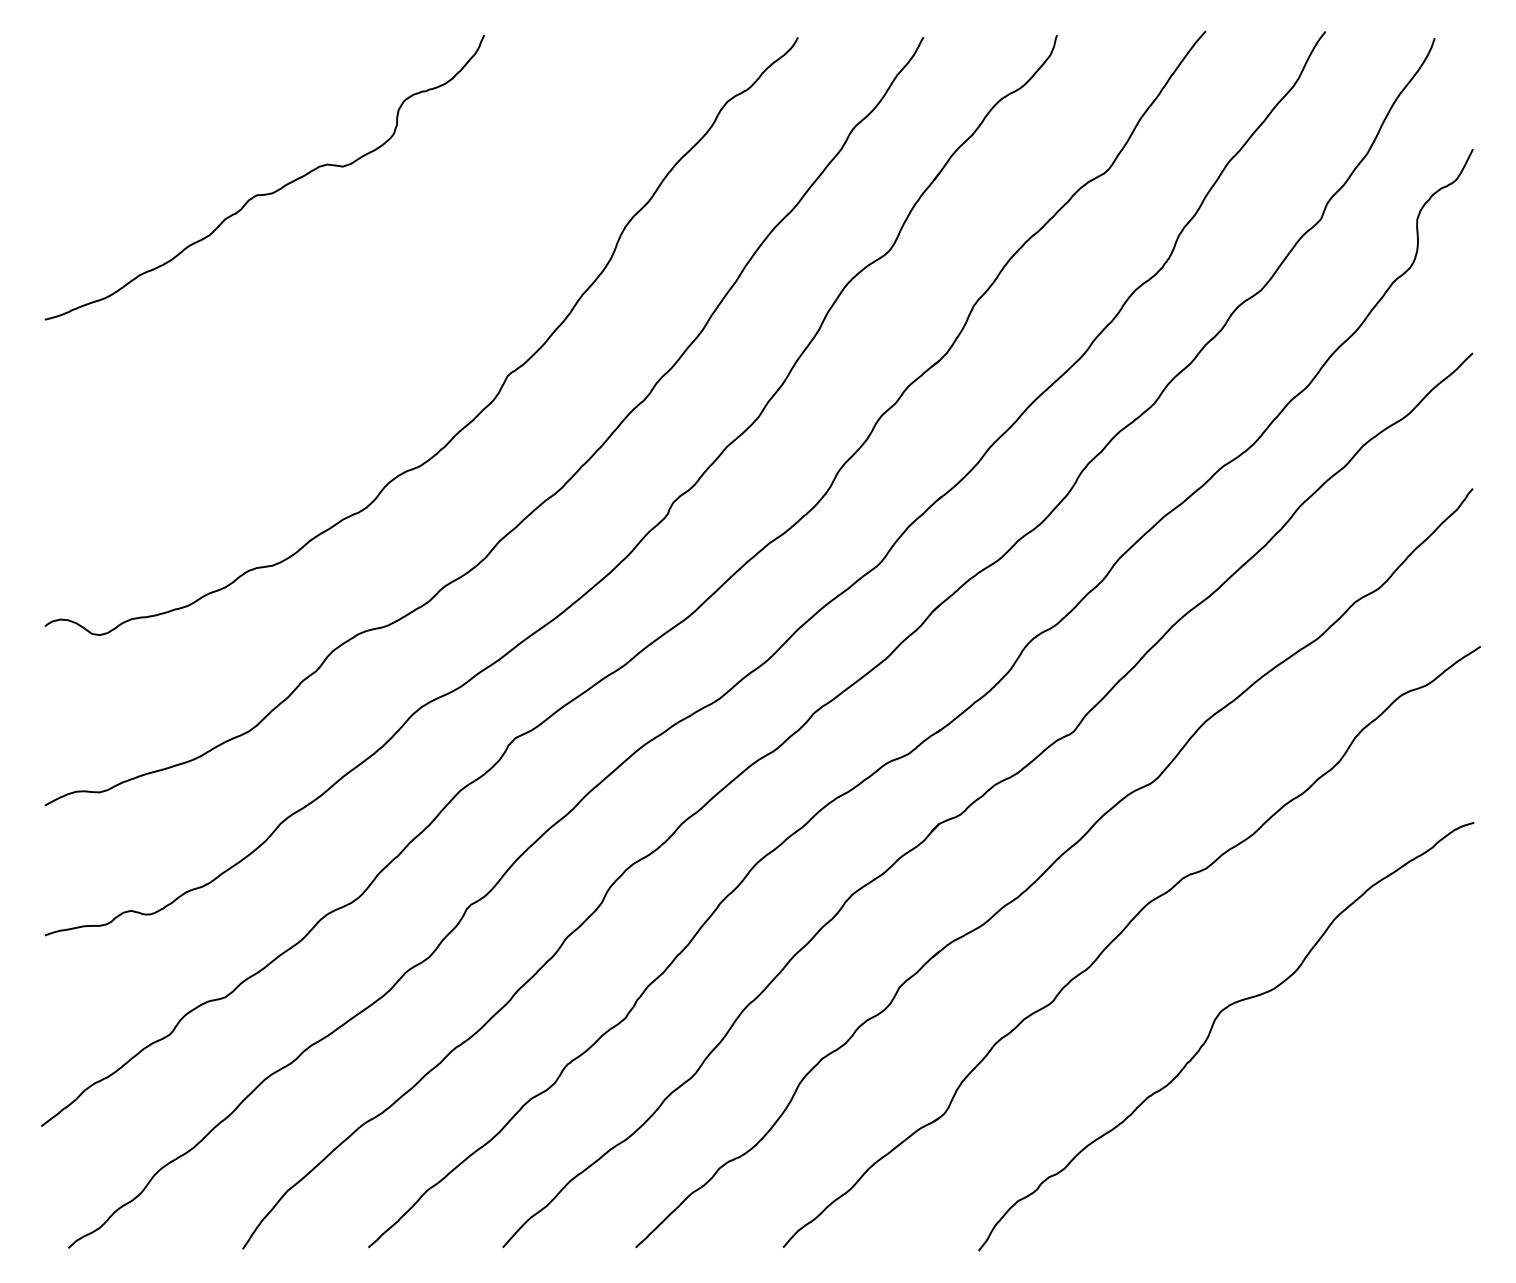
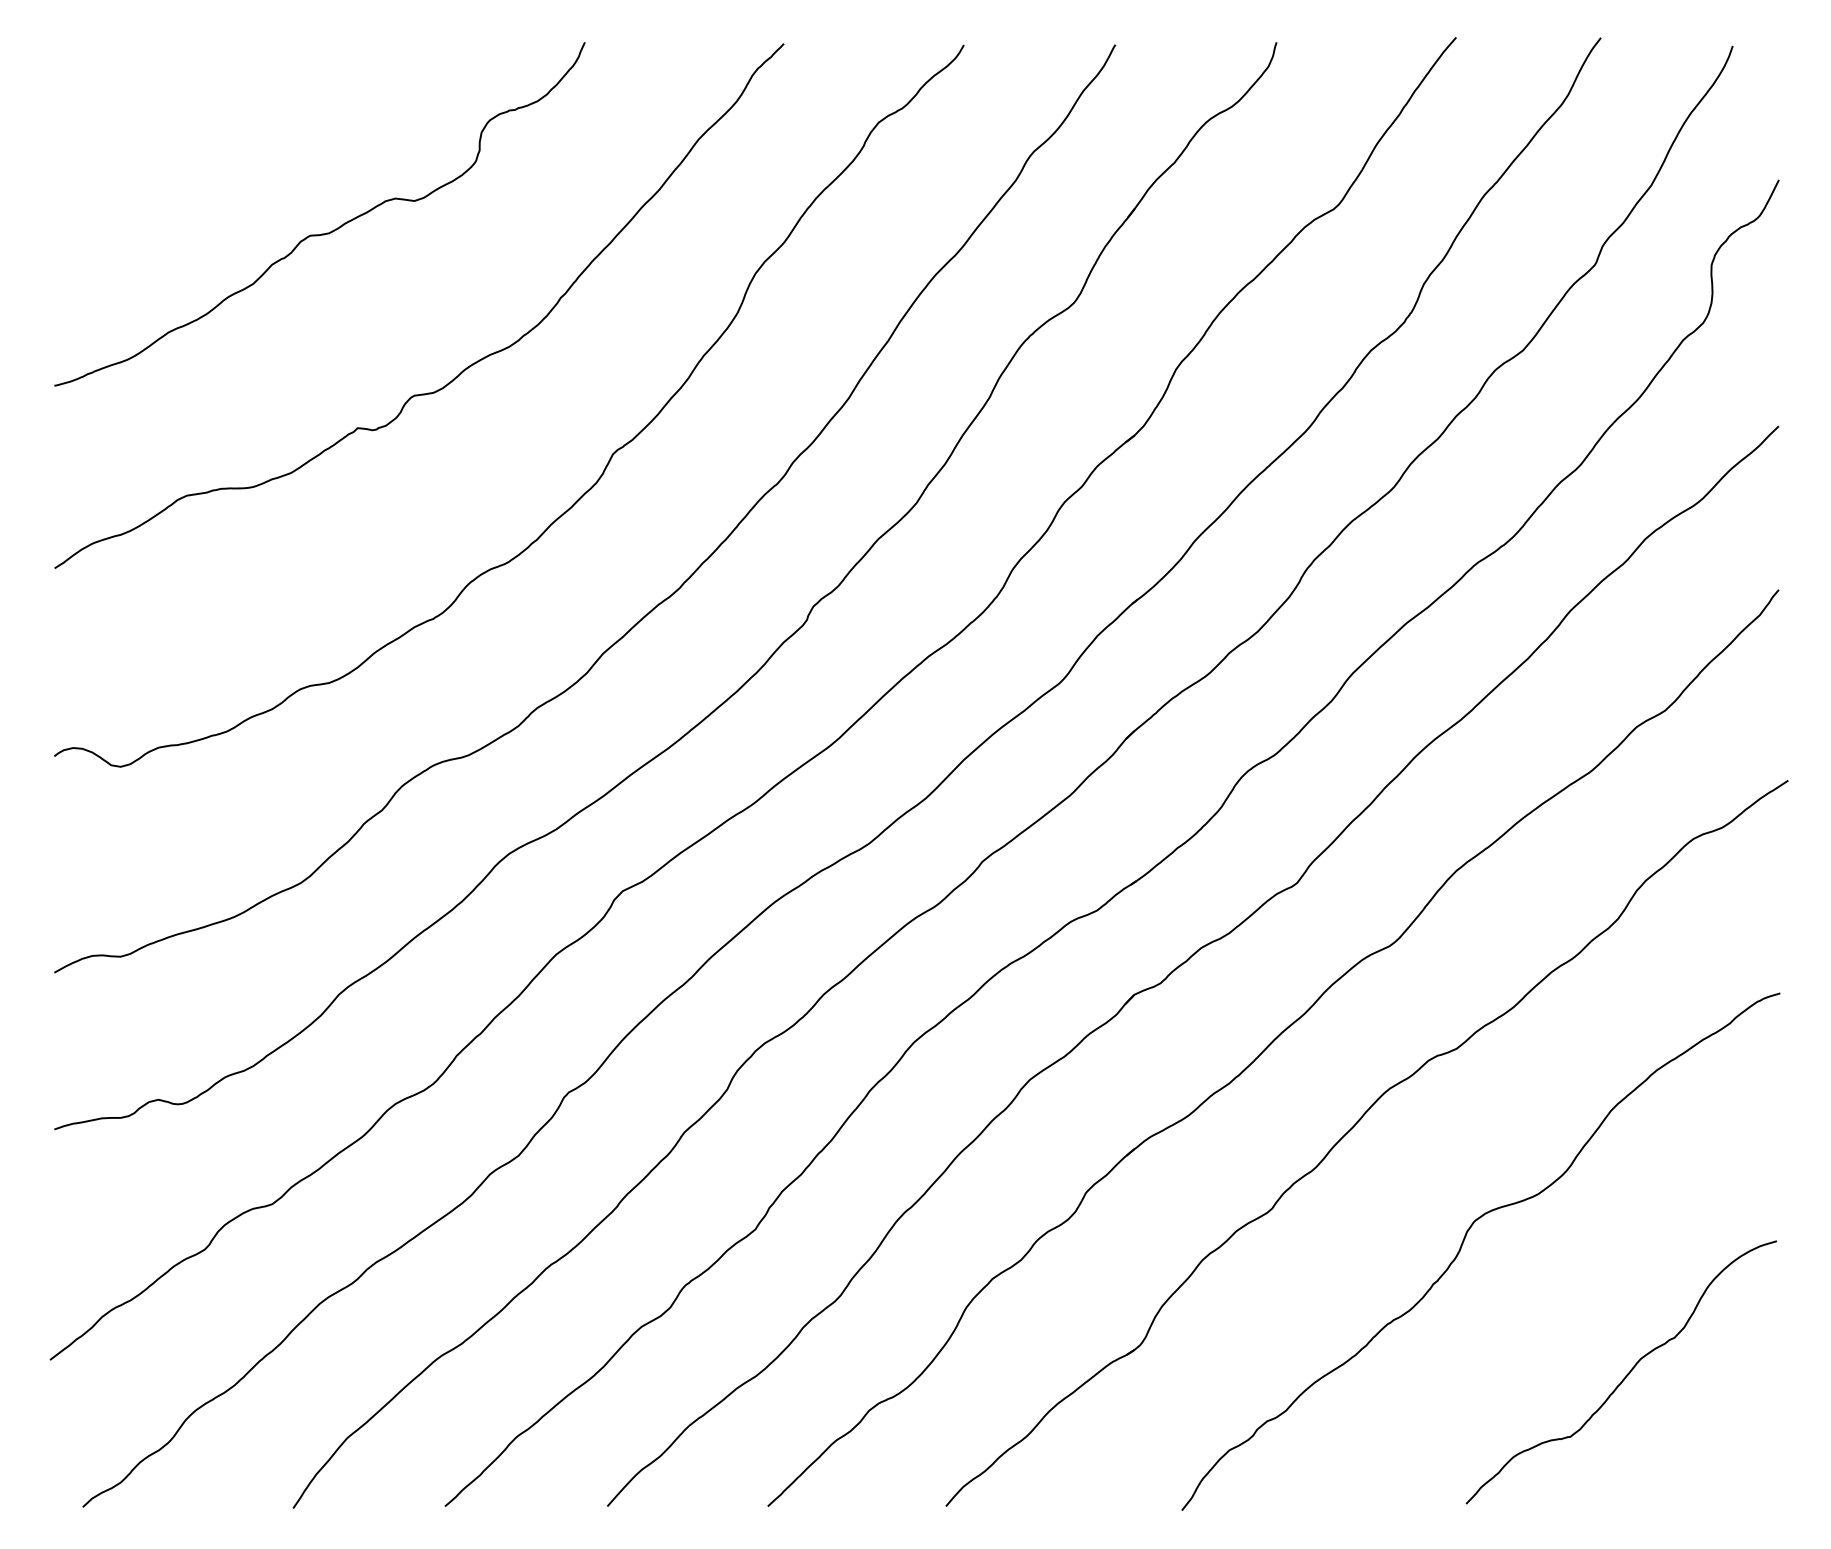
curve: (387, 303) -> (467, 366), added
curve: (1345, 1139) -> (1625, 1375), added

